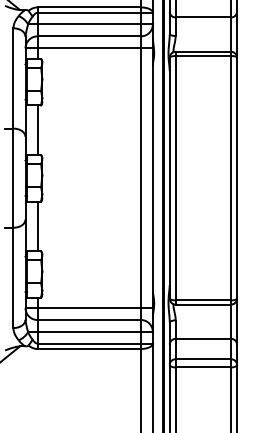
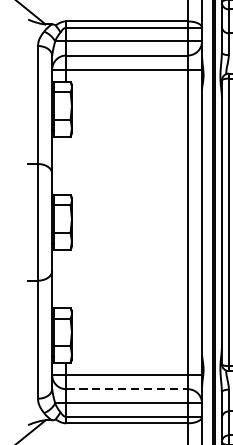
line: (37, 129) -> (66, 165), removed
line: (37, 225) -> (66, 278), removed
line: (89, 320) -> (127, 389), solid -> dashed

